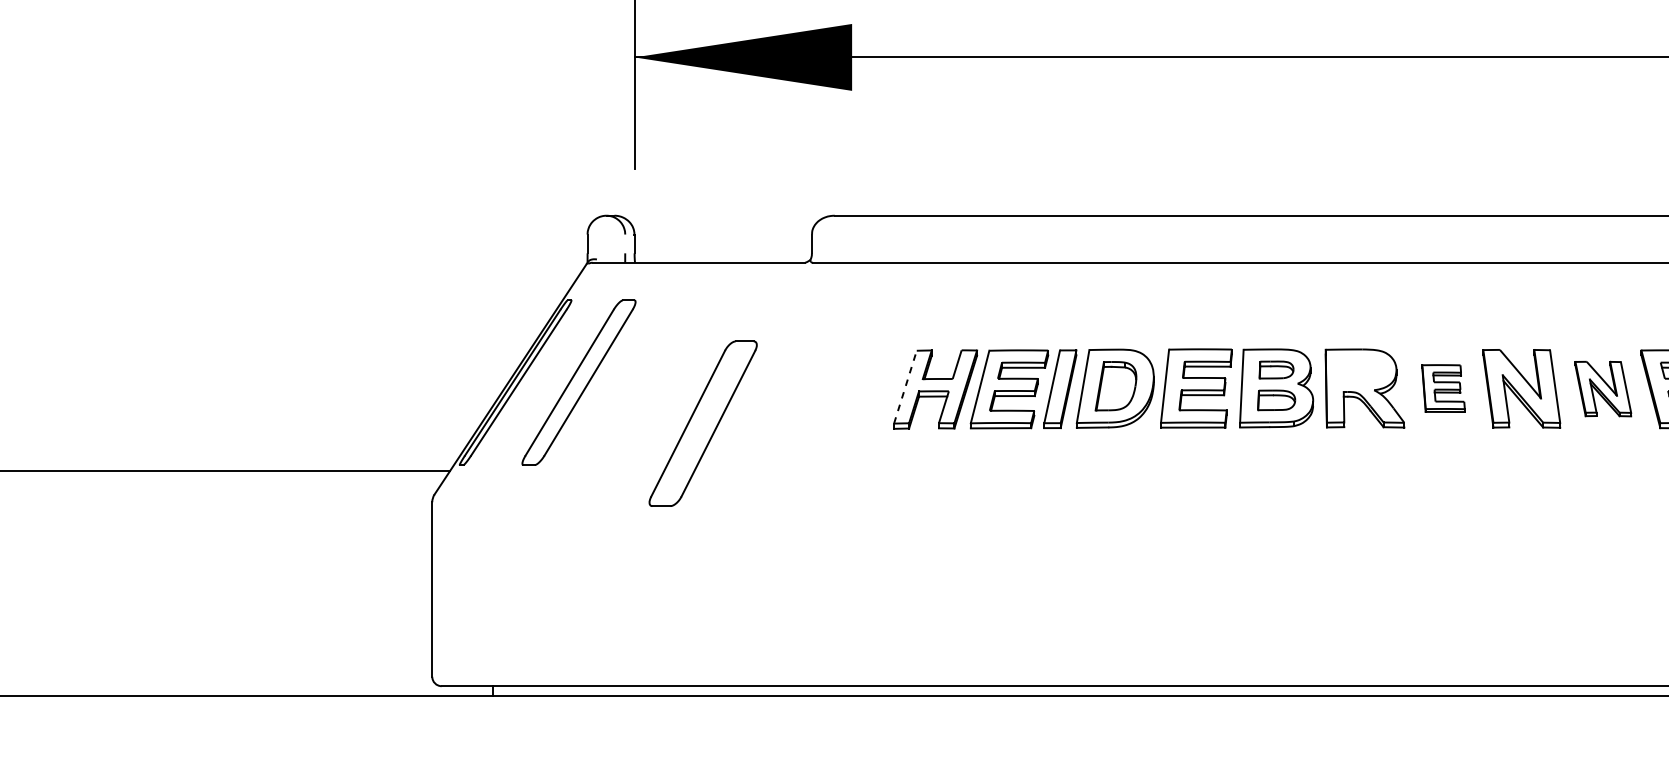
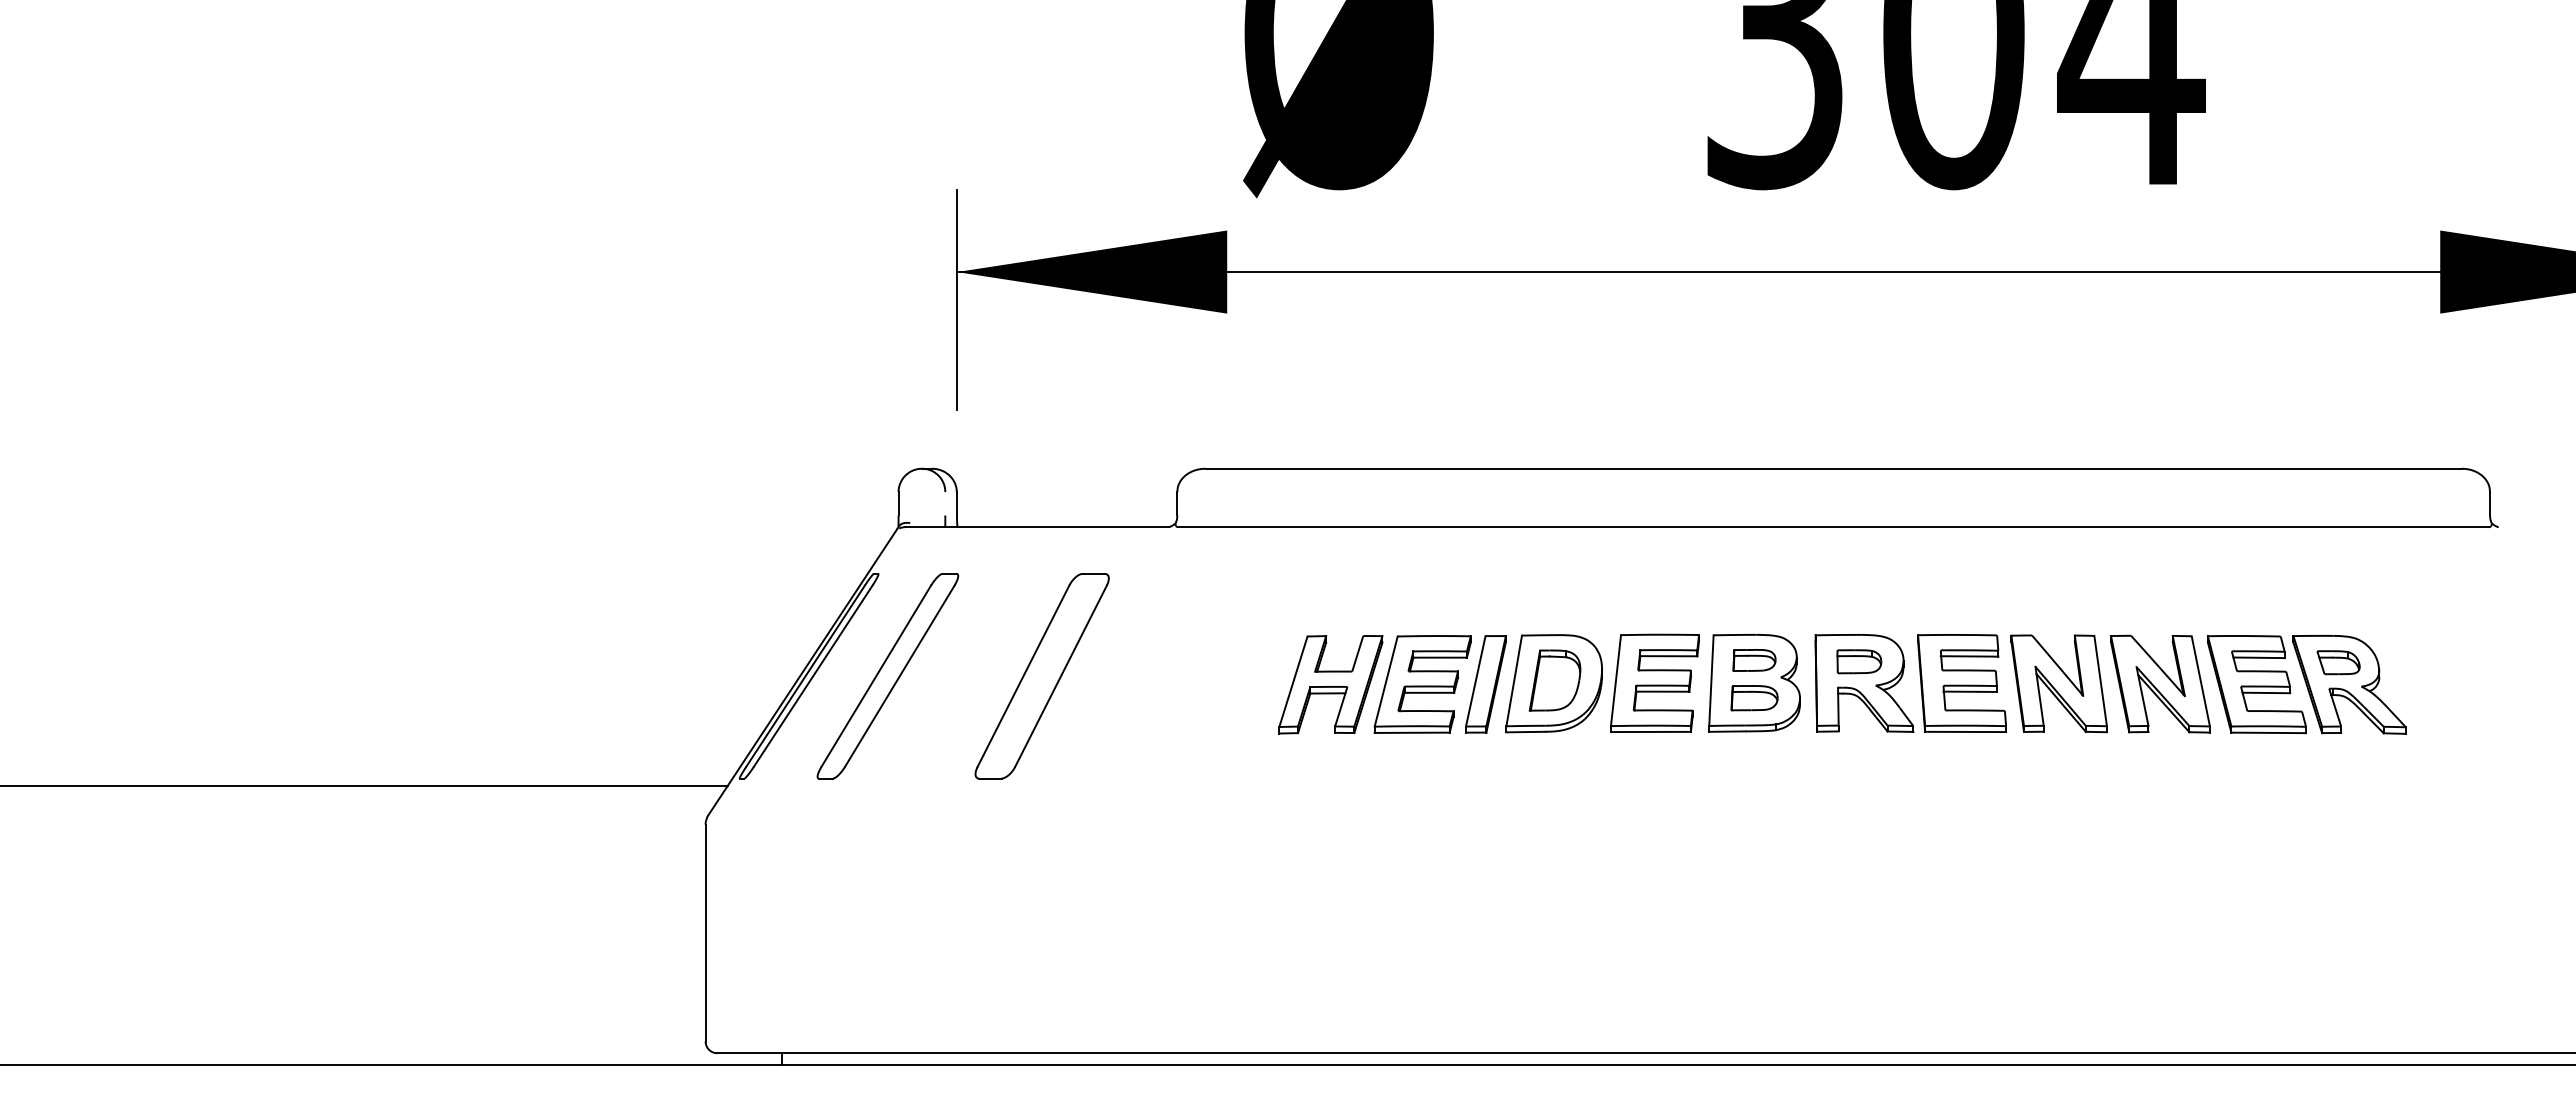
part: (1361, 370) -> (1859, 661), added
line: (905, 386) -> (1293, 681), dashed -> solid
part: (1443, 388) -> (1961, 683), size x1.67
part: (1603, 388) -> (2160, 683), size x1.43
part: (702, 424) -> (1041, 676), moved

